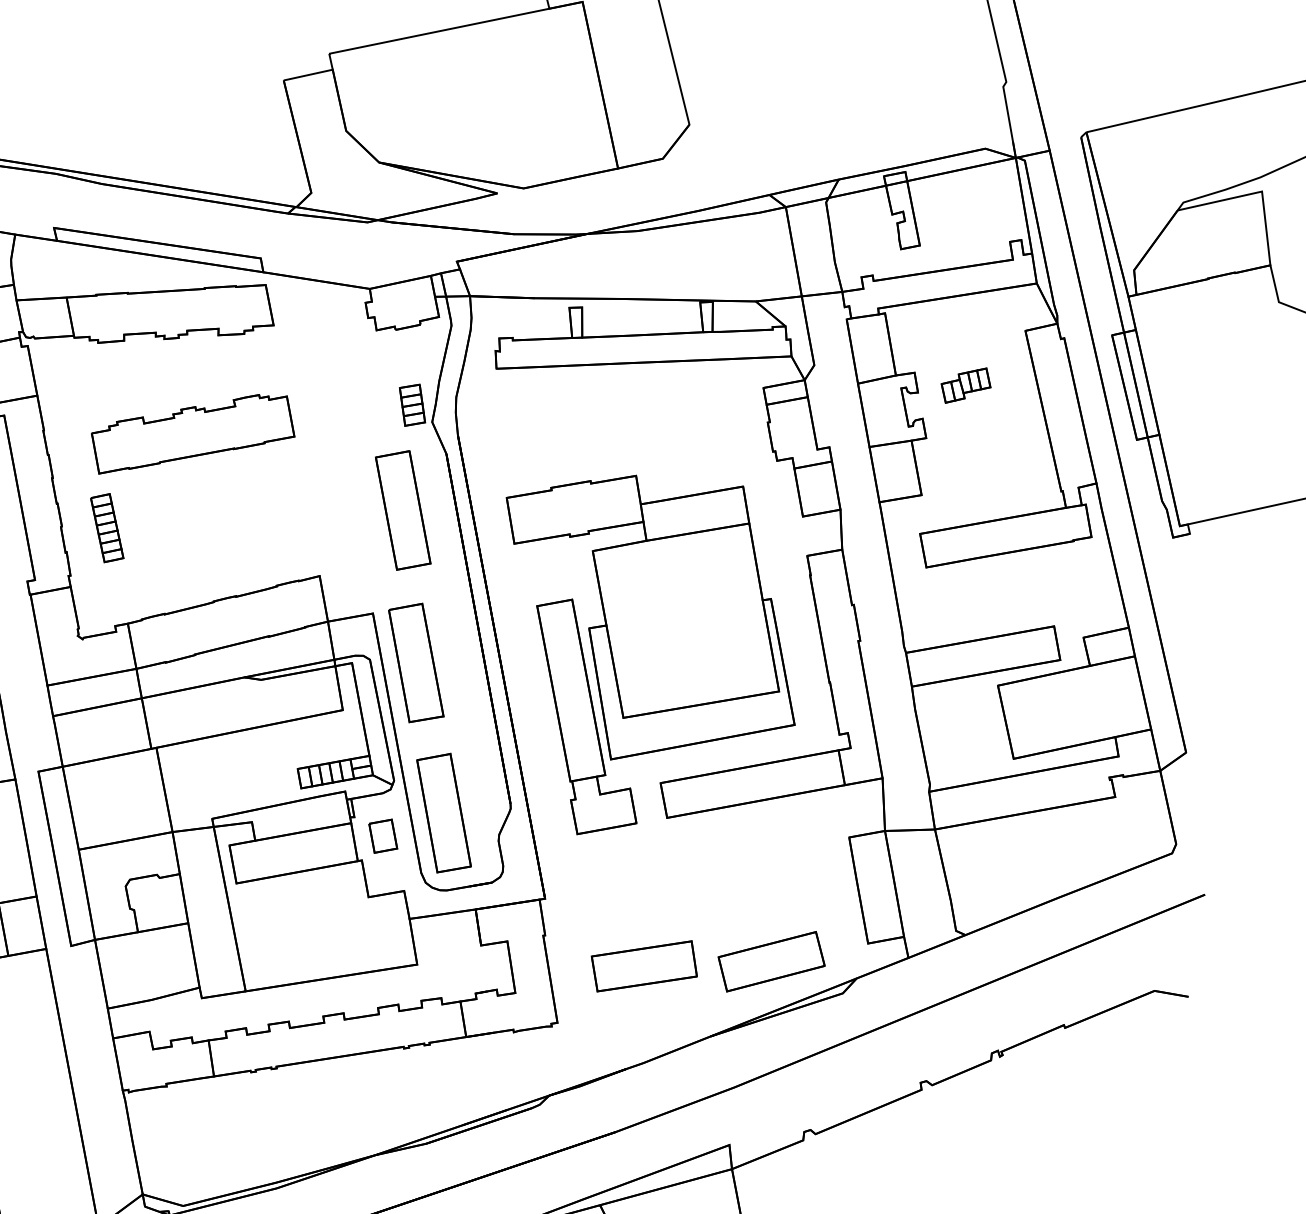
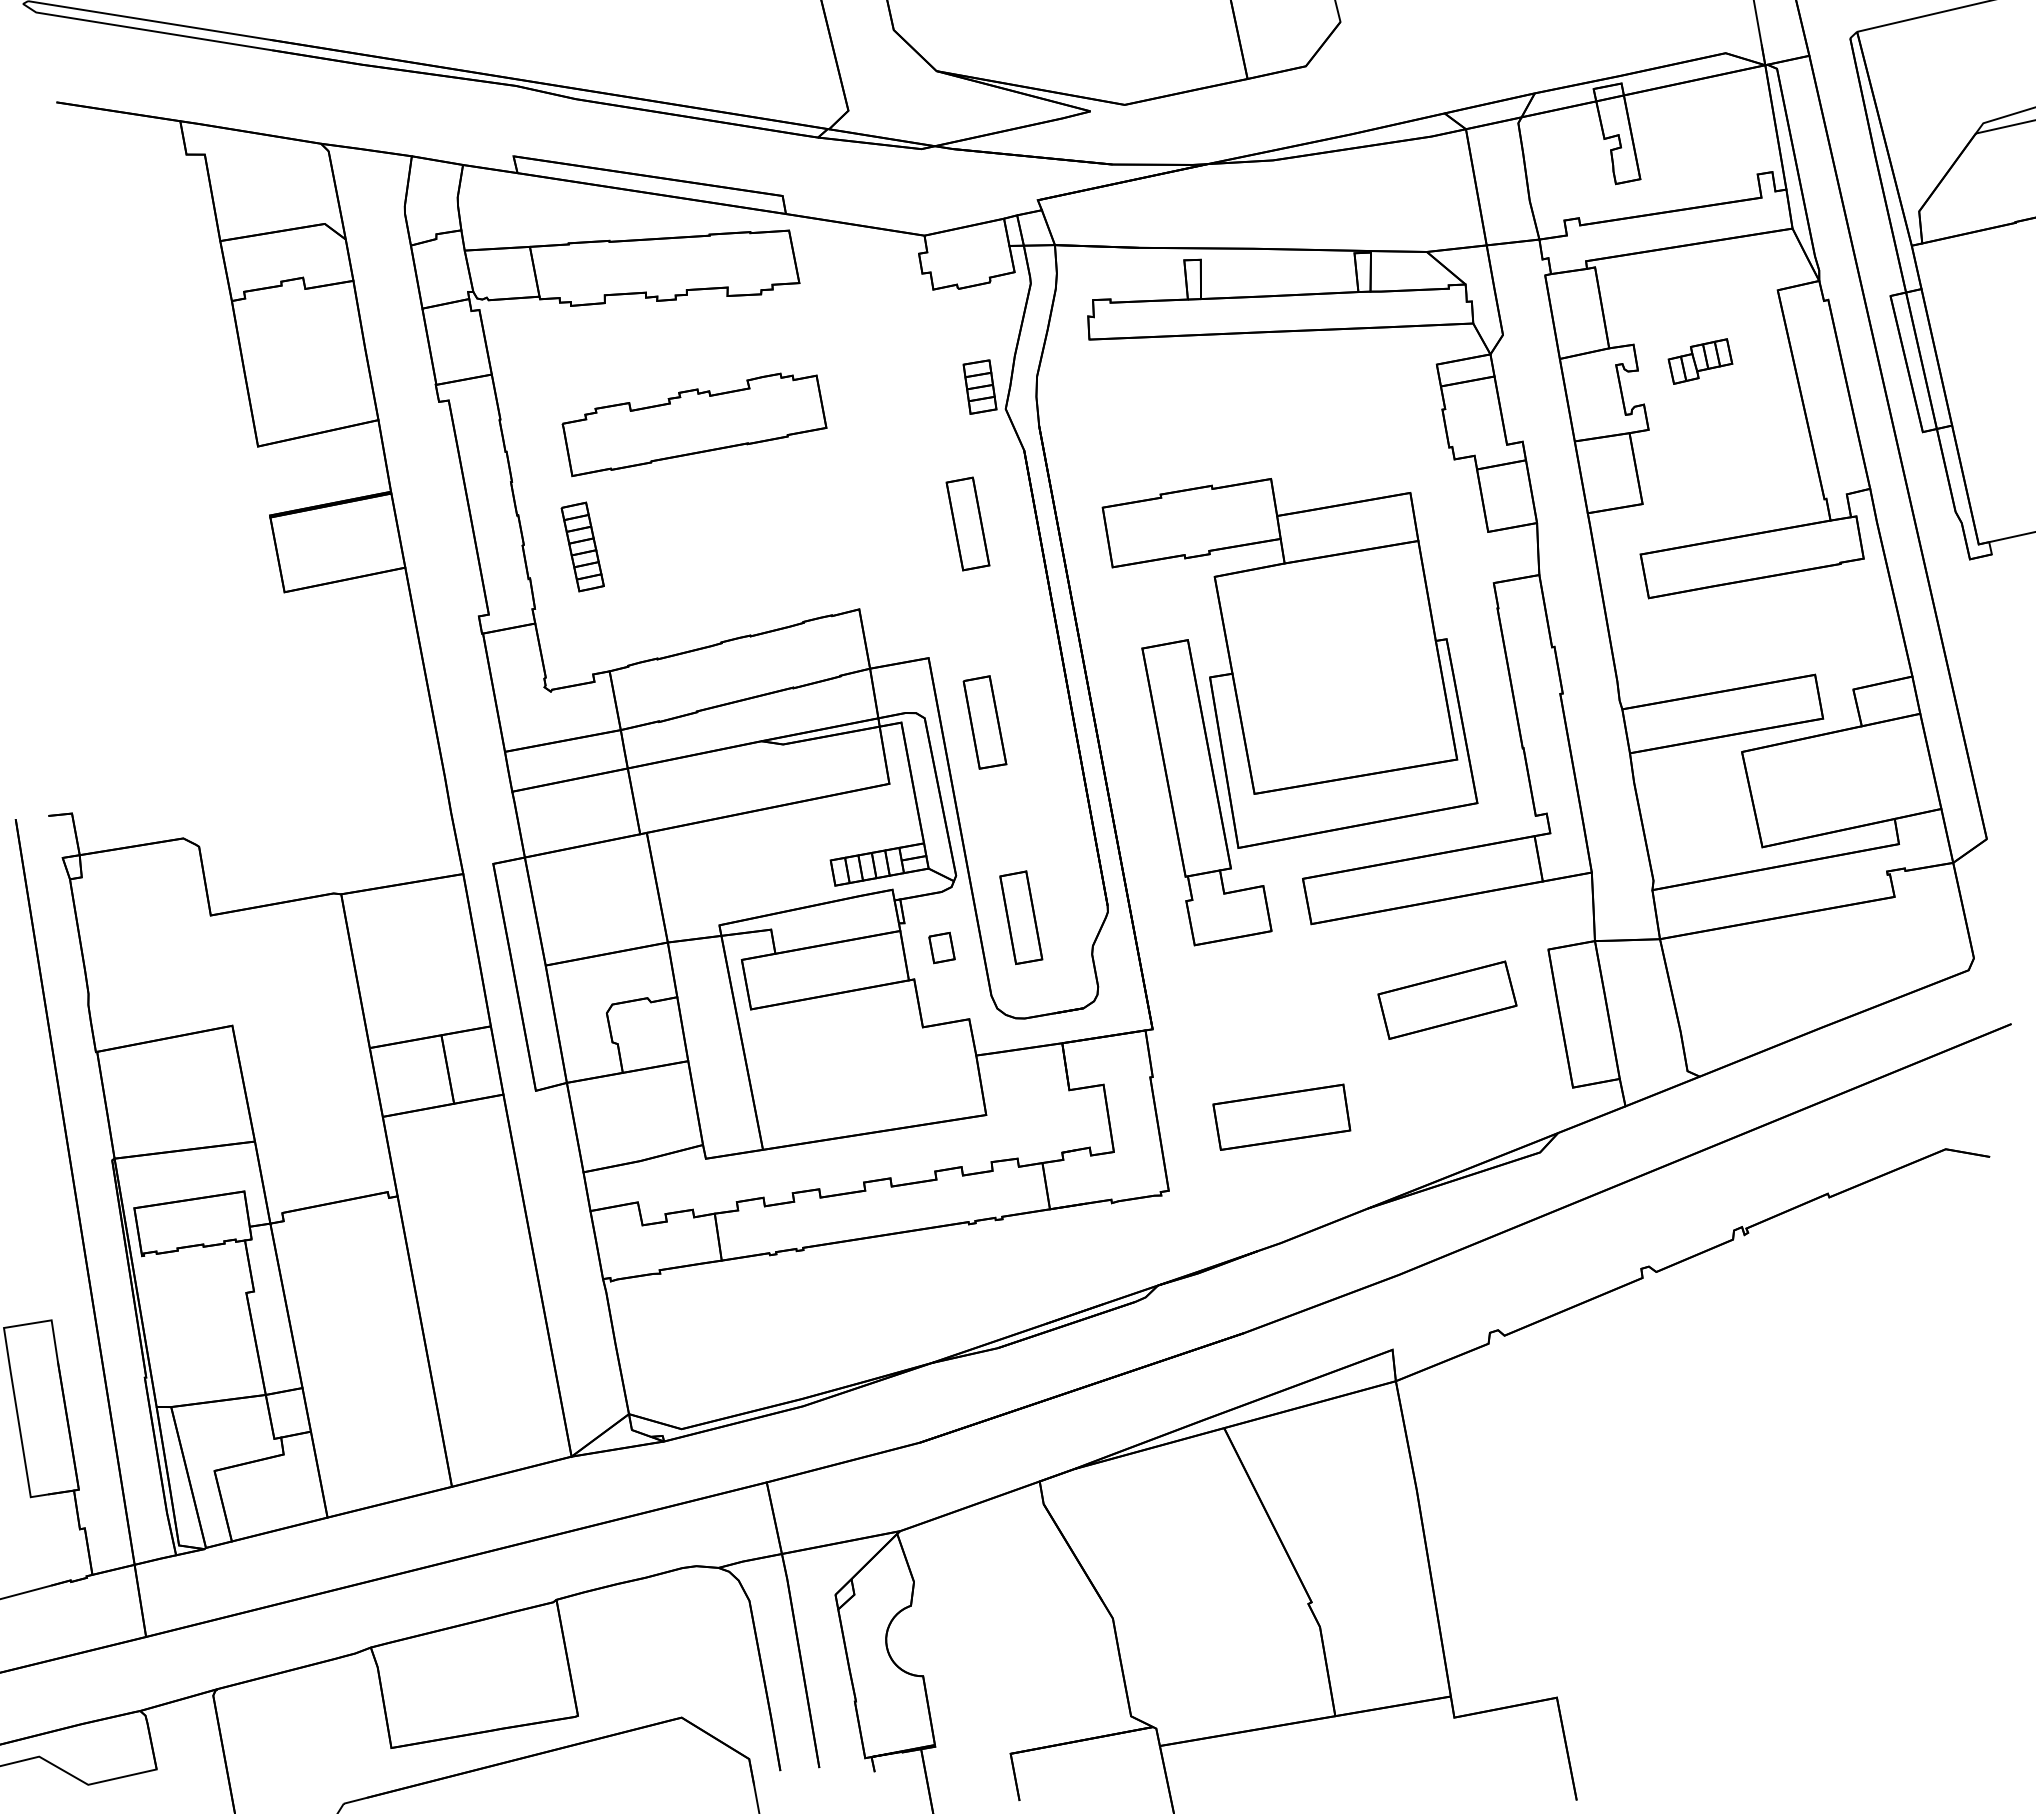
part: (402, 510) -> (967, 523), size x0.6
part: (415, 662) -> (984, 722), size x0.6
part: (444, 812) -> (1021, 917), size x0.6
part: (382, 835) -> (941, 947), size x0.7
part: (771, 961) -> (1447, 999), moved

